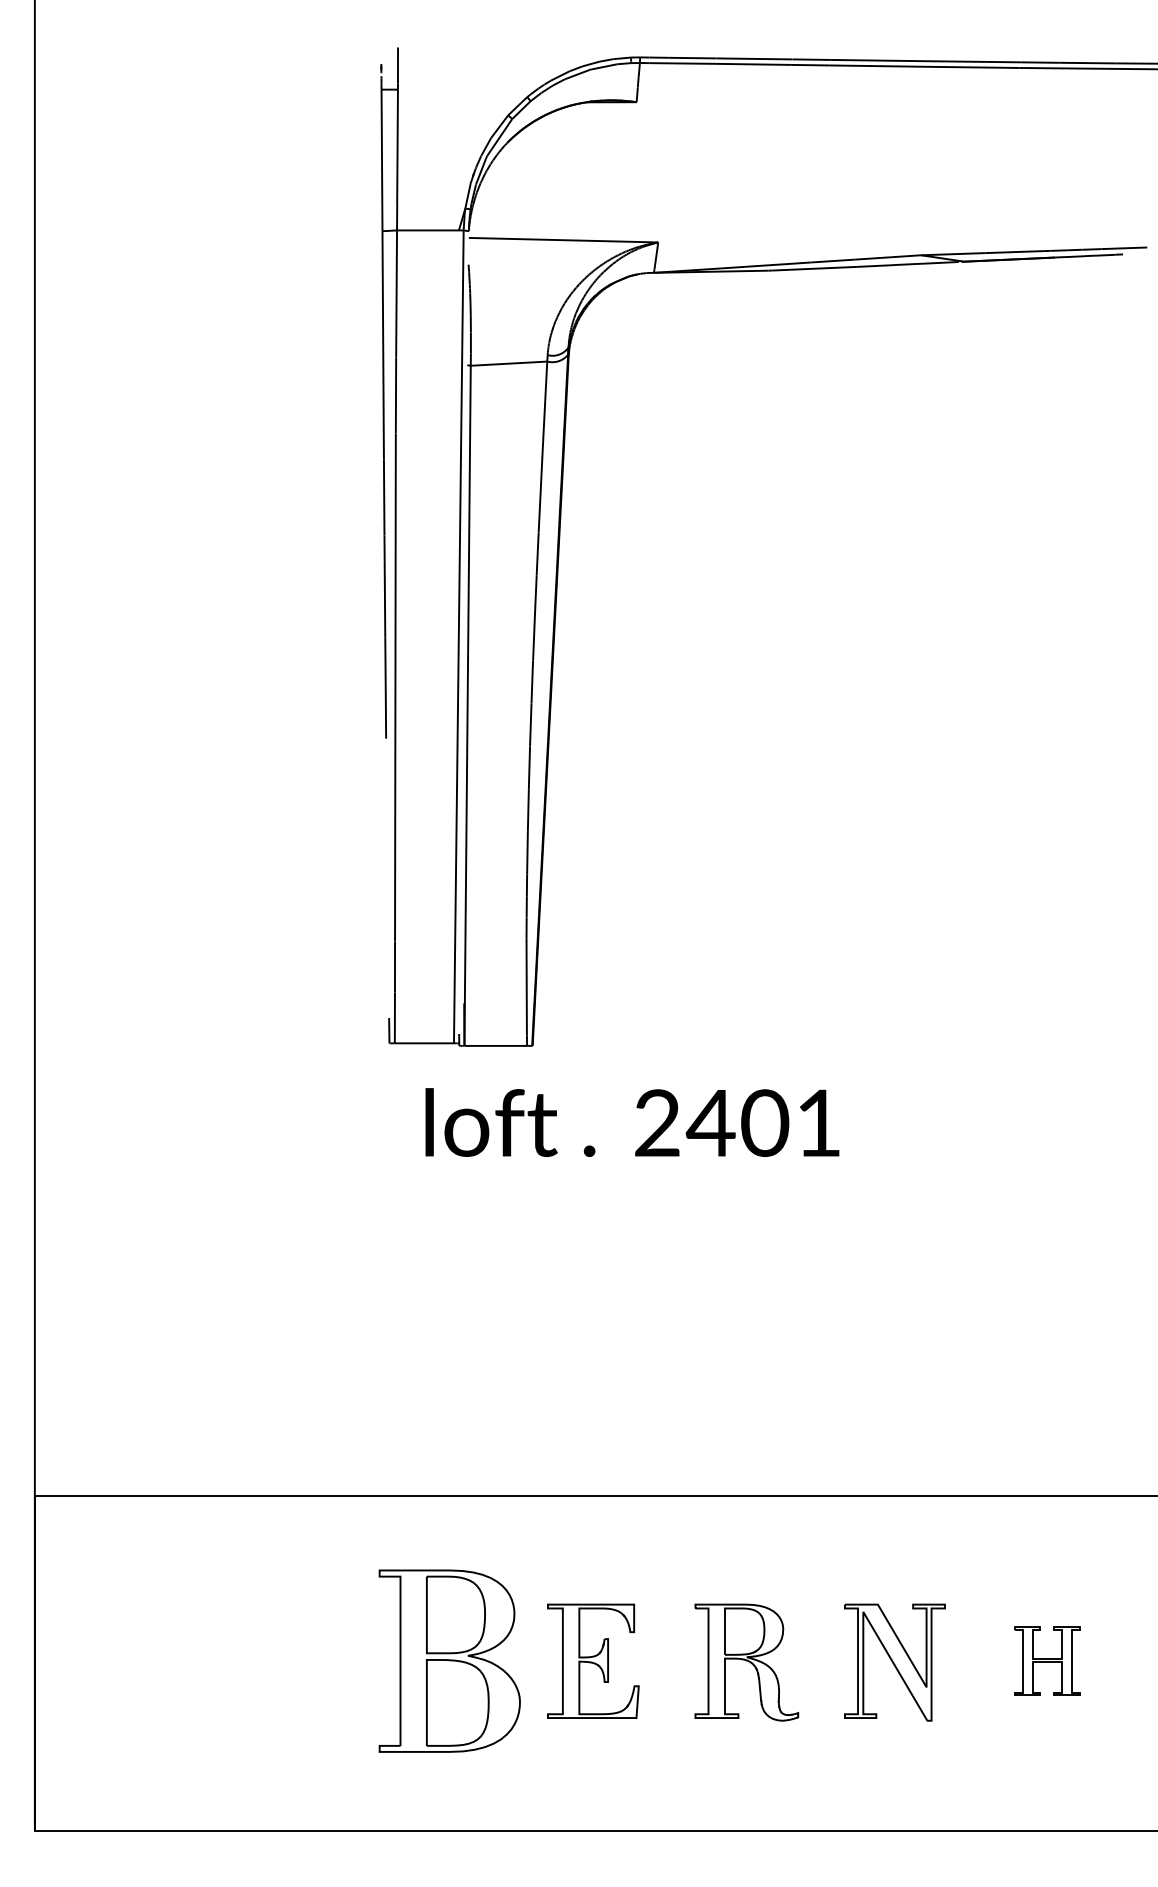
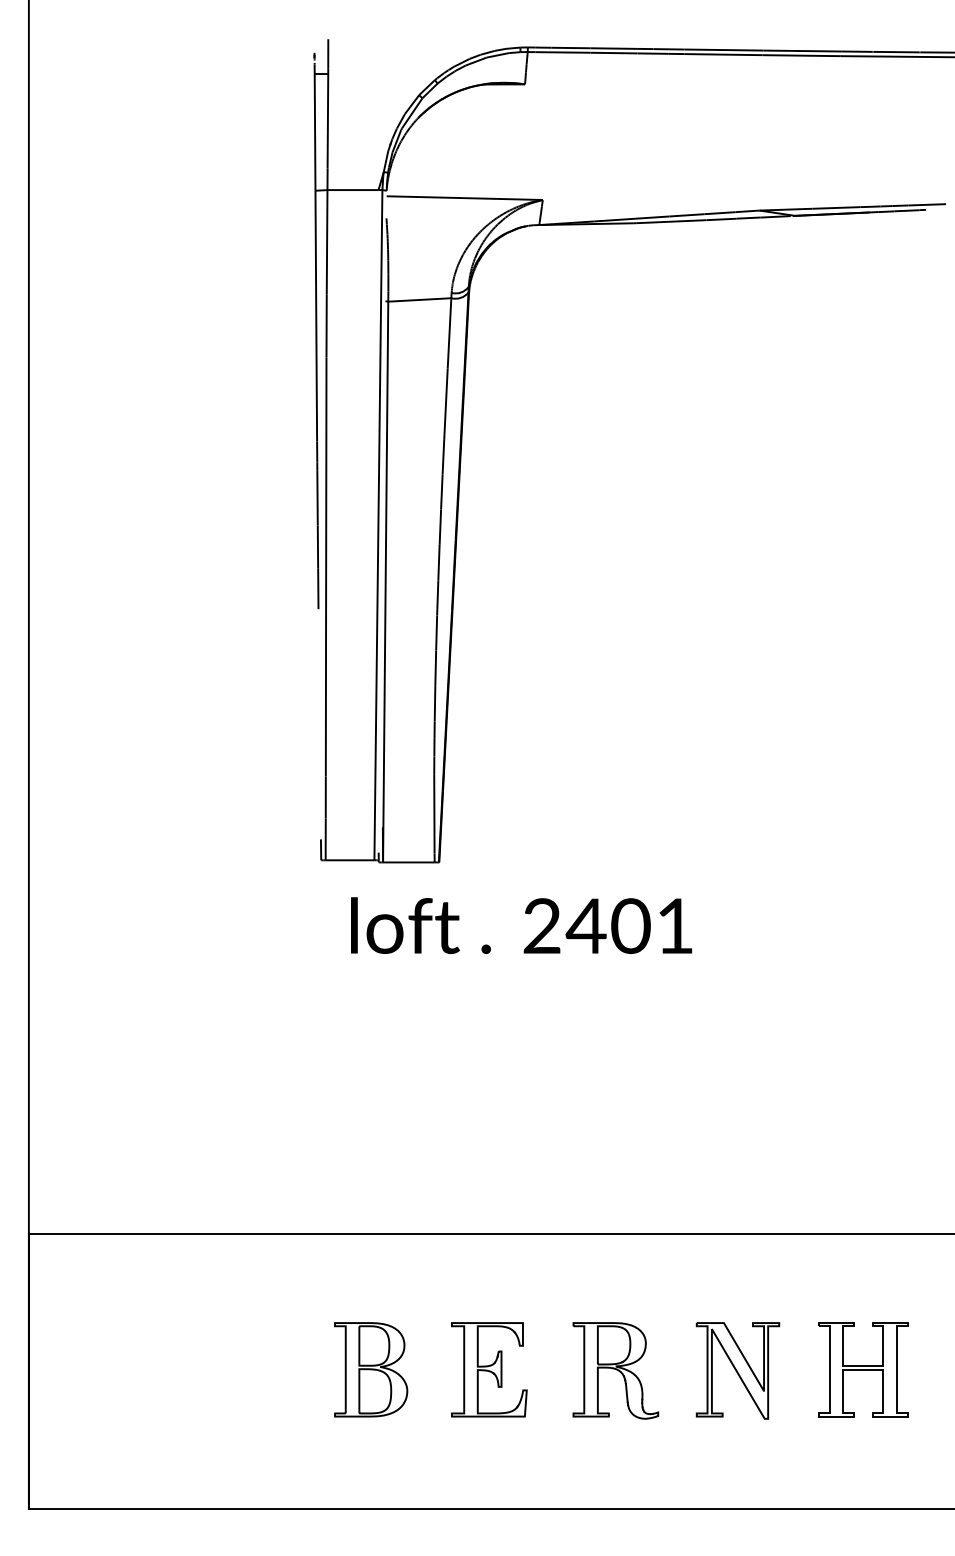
part: (450, 1660) -> (371, 1369), size x0.62
part: (1047, 1660) -> (863, 1369), size x1.67

